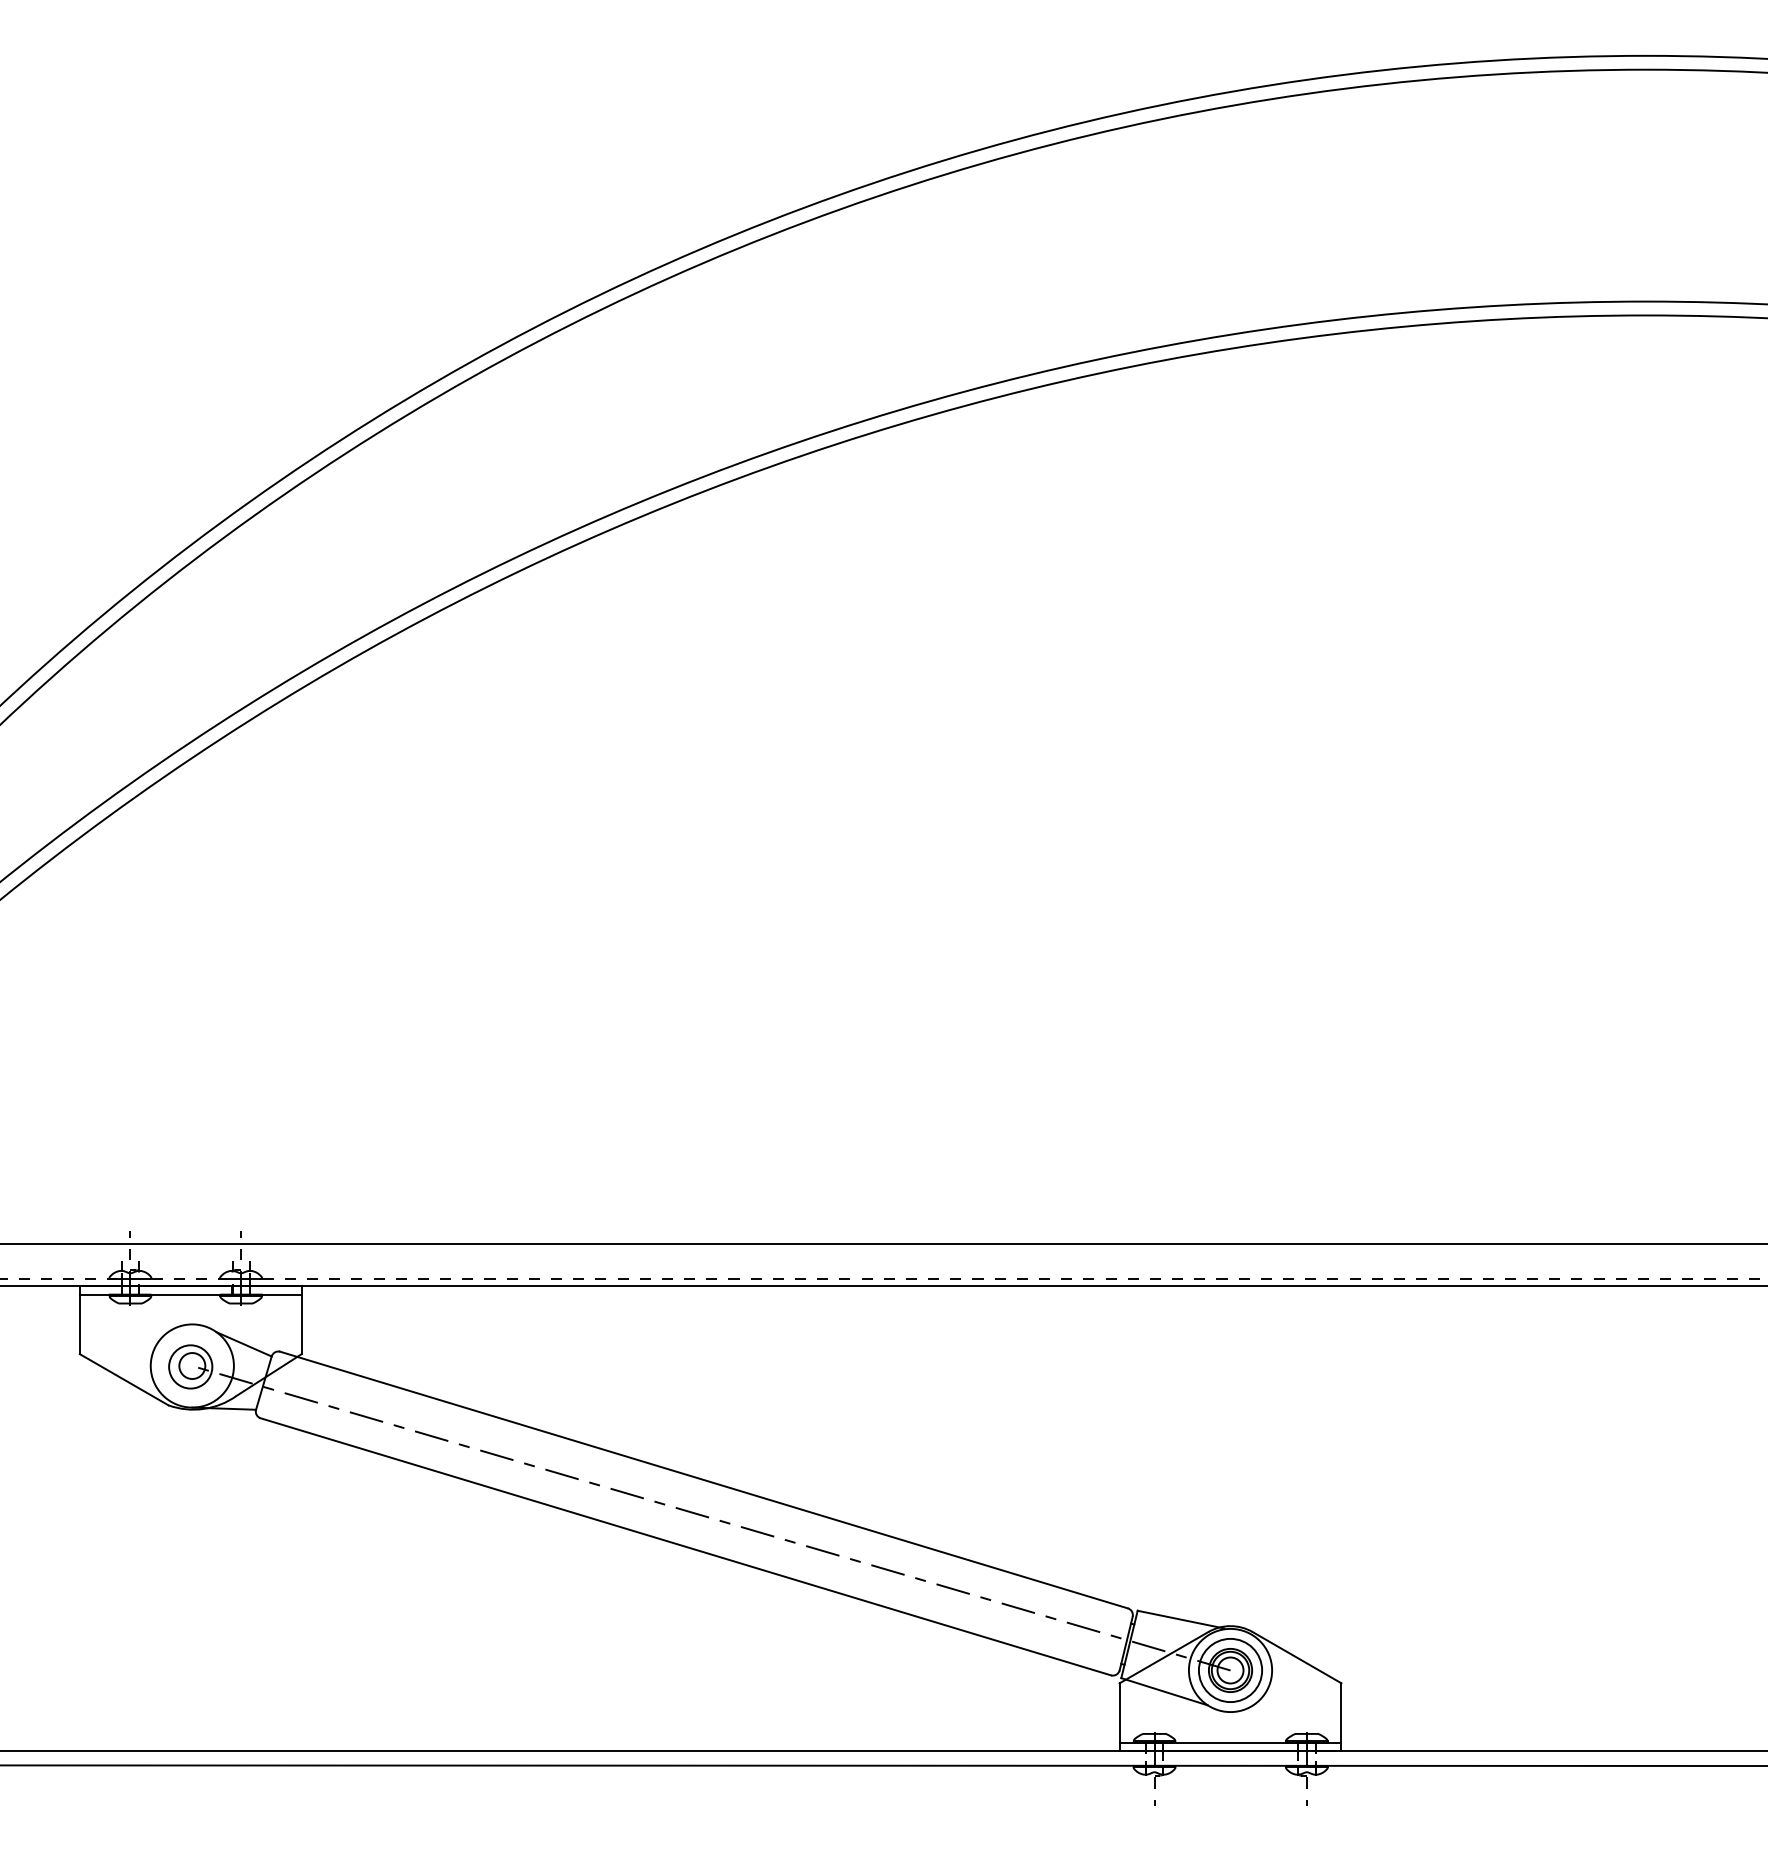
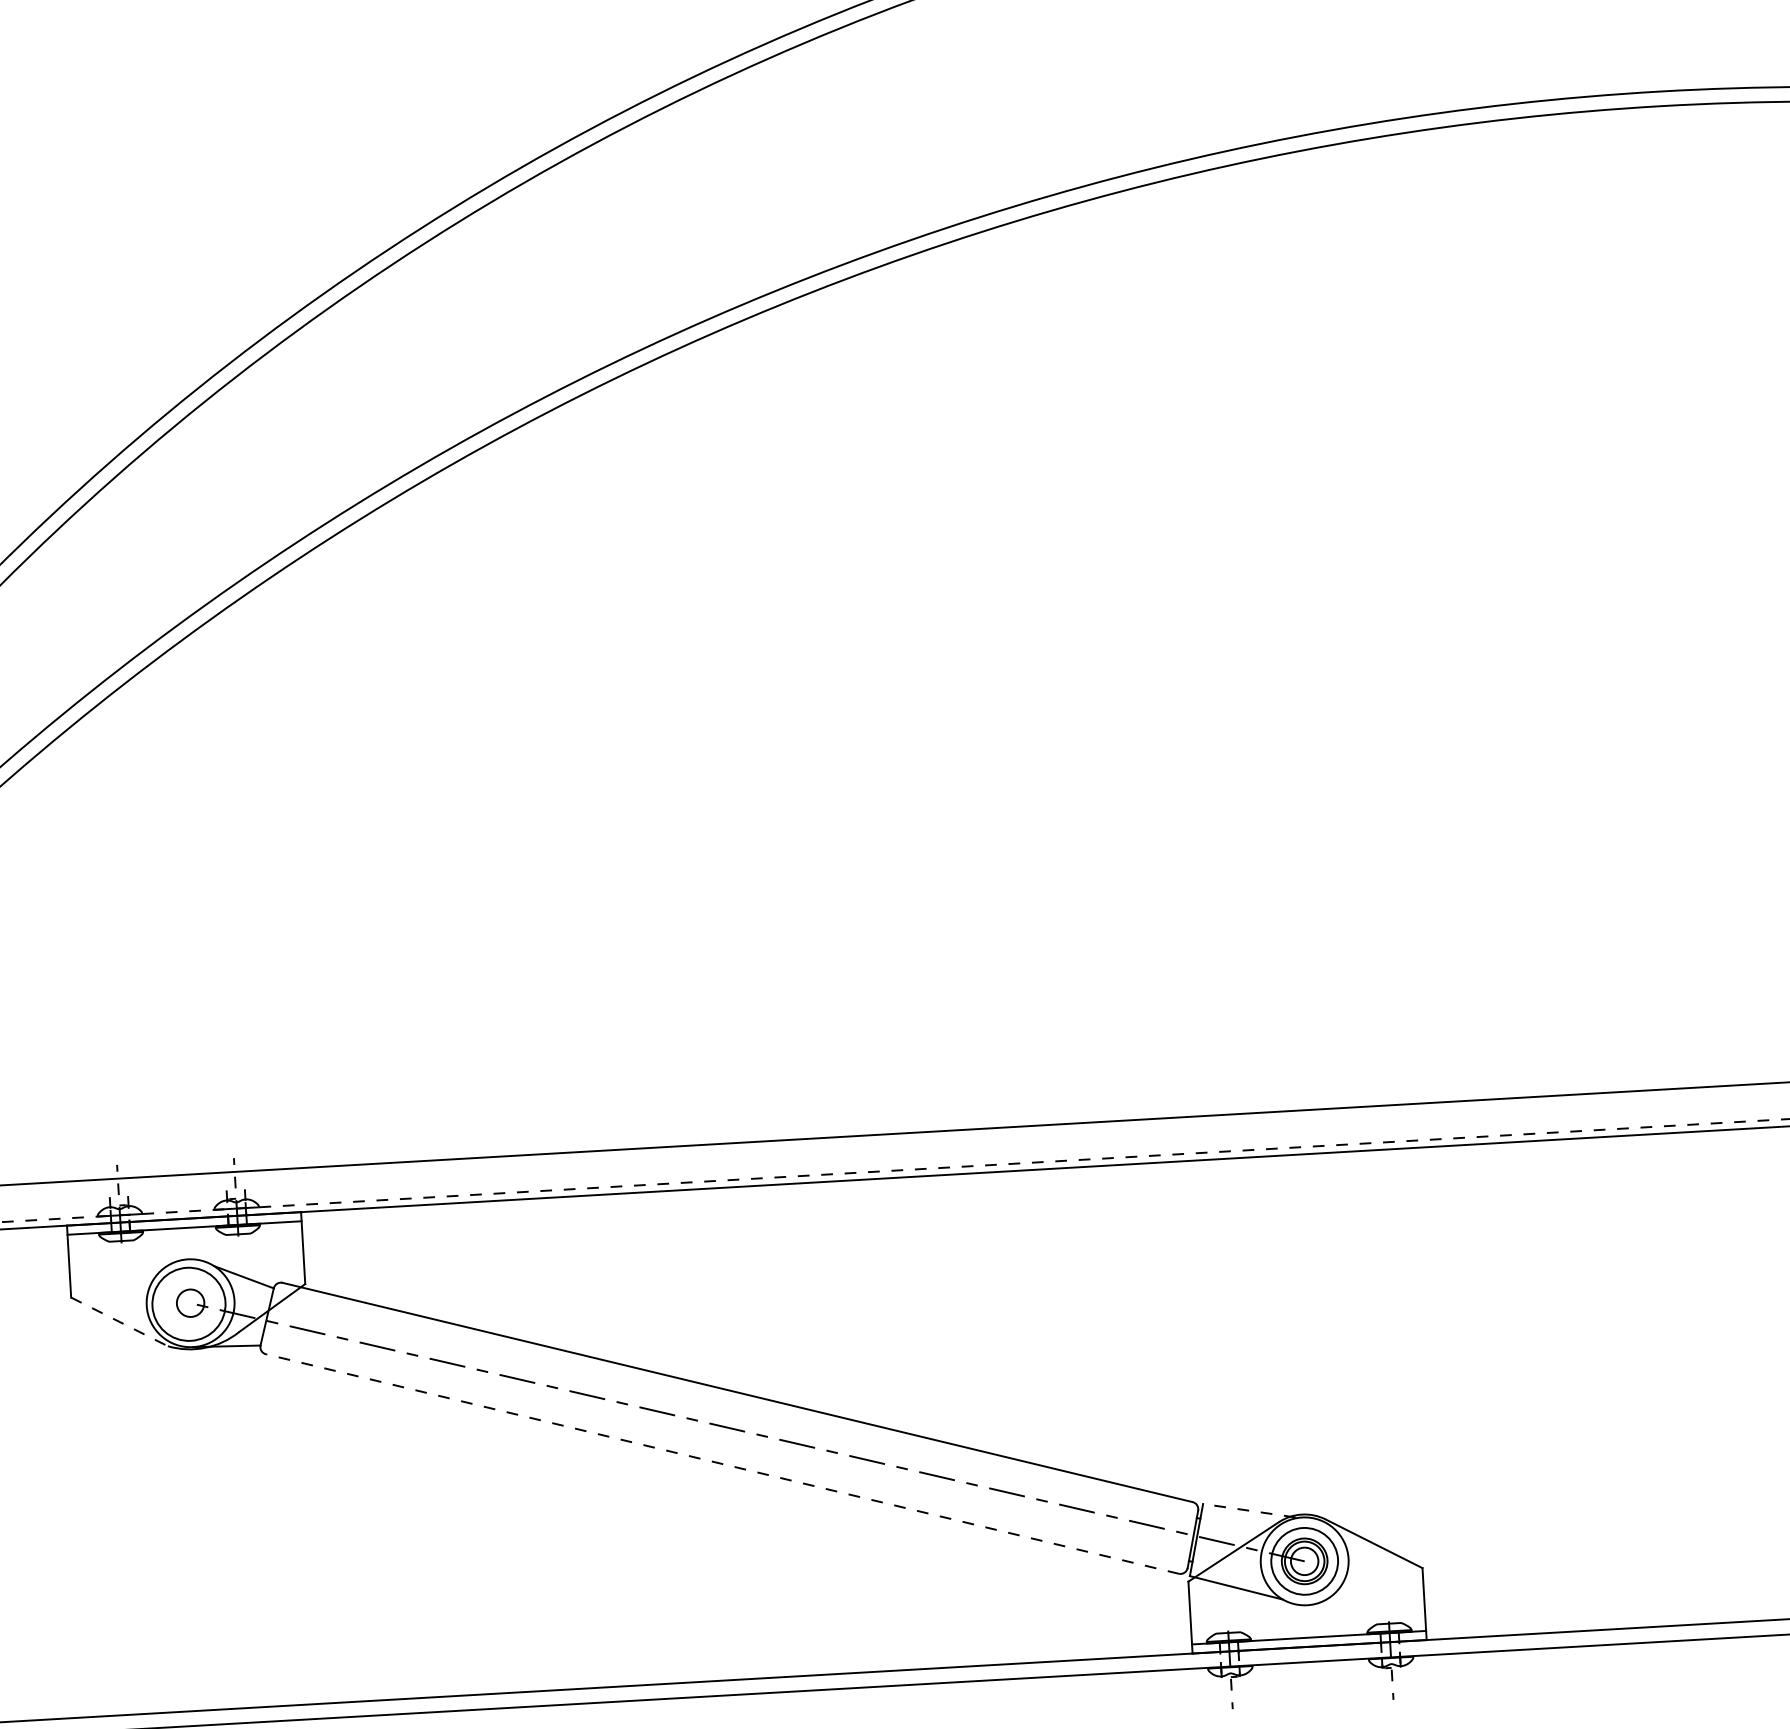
circle: (190, 1366) -> (188, 1303), size x1.6
line: (124, 1380) -> (119, 1322), solid -> dashed
line: (685, 1546) -> (722, 1463), solid -> dashed
line: (1180, 1619) -> (1248, 1510), solid -> dashed

